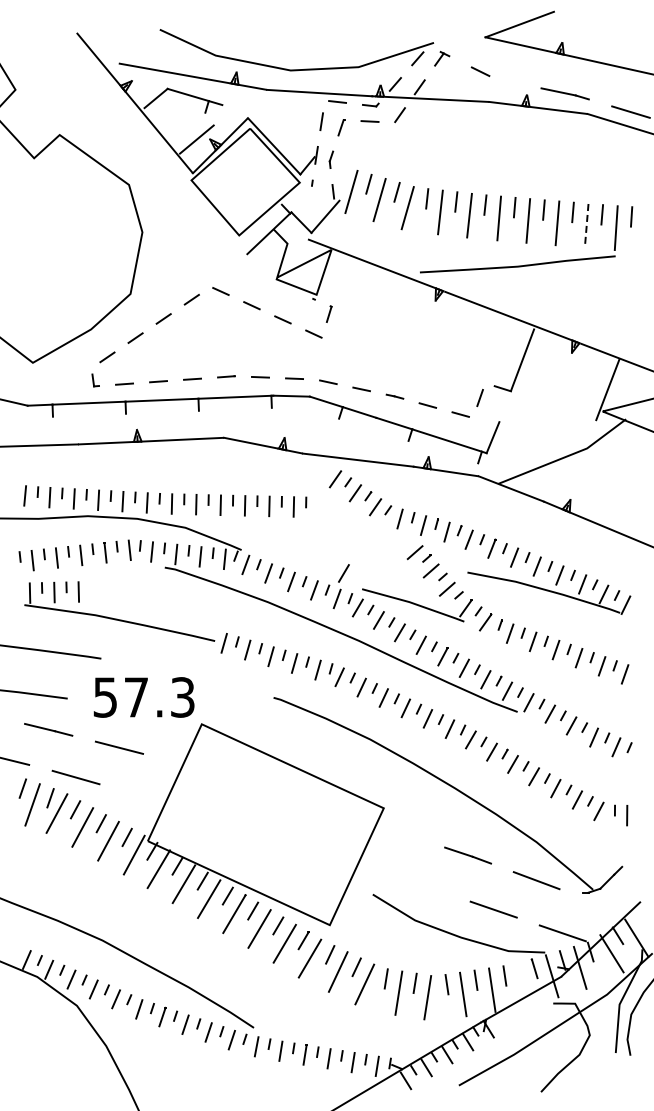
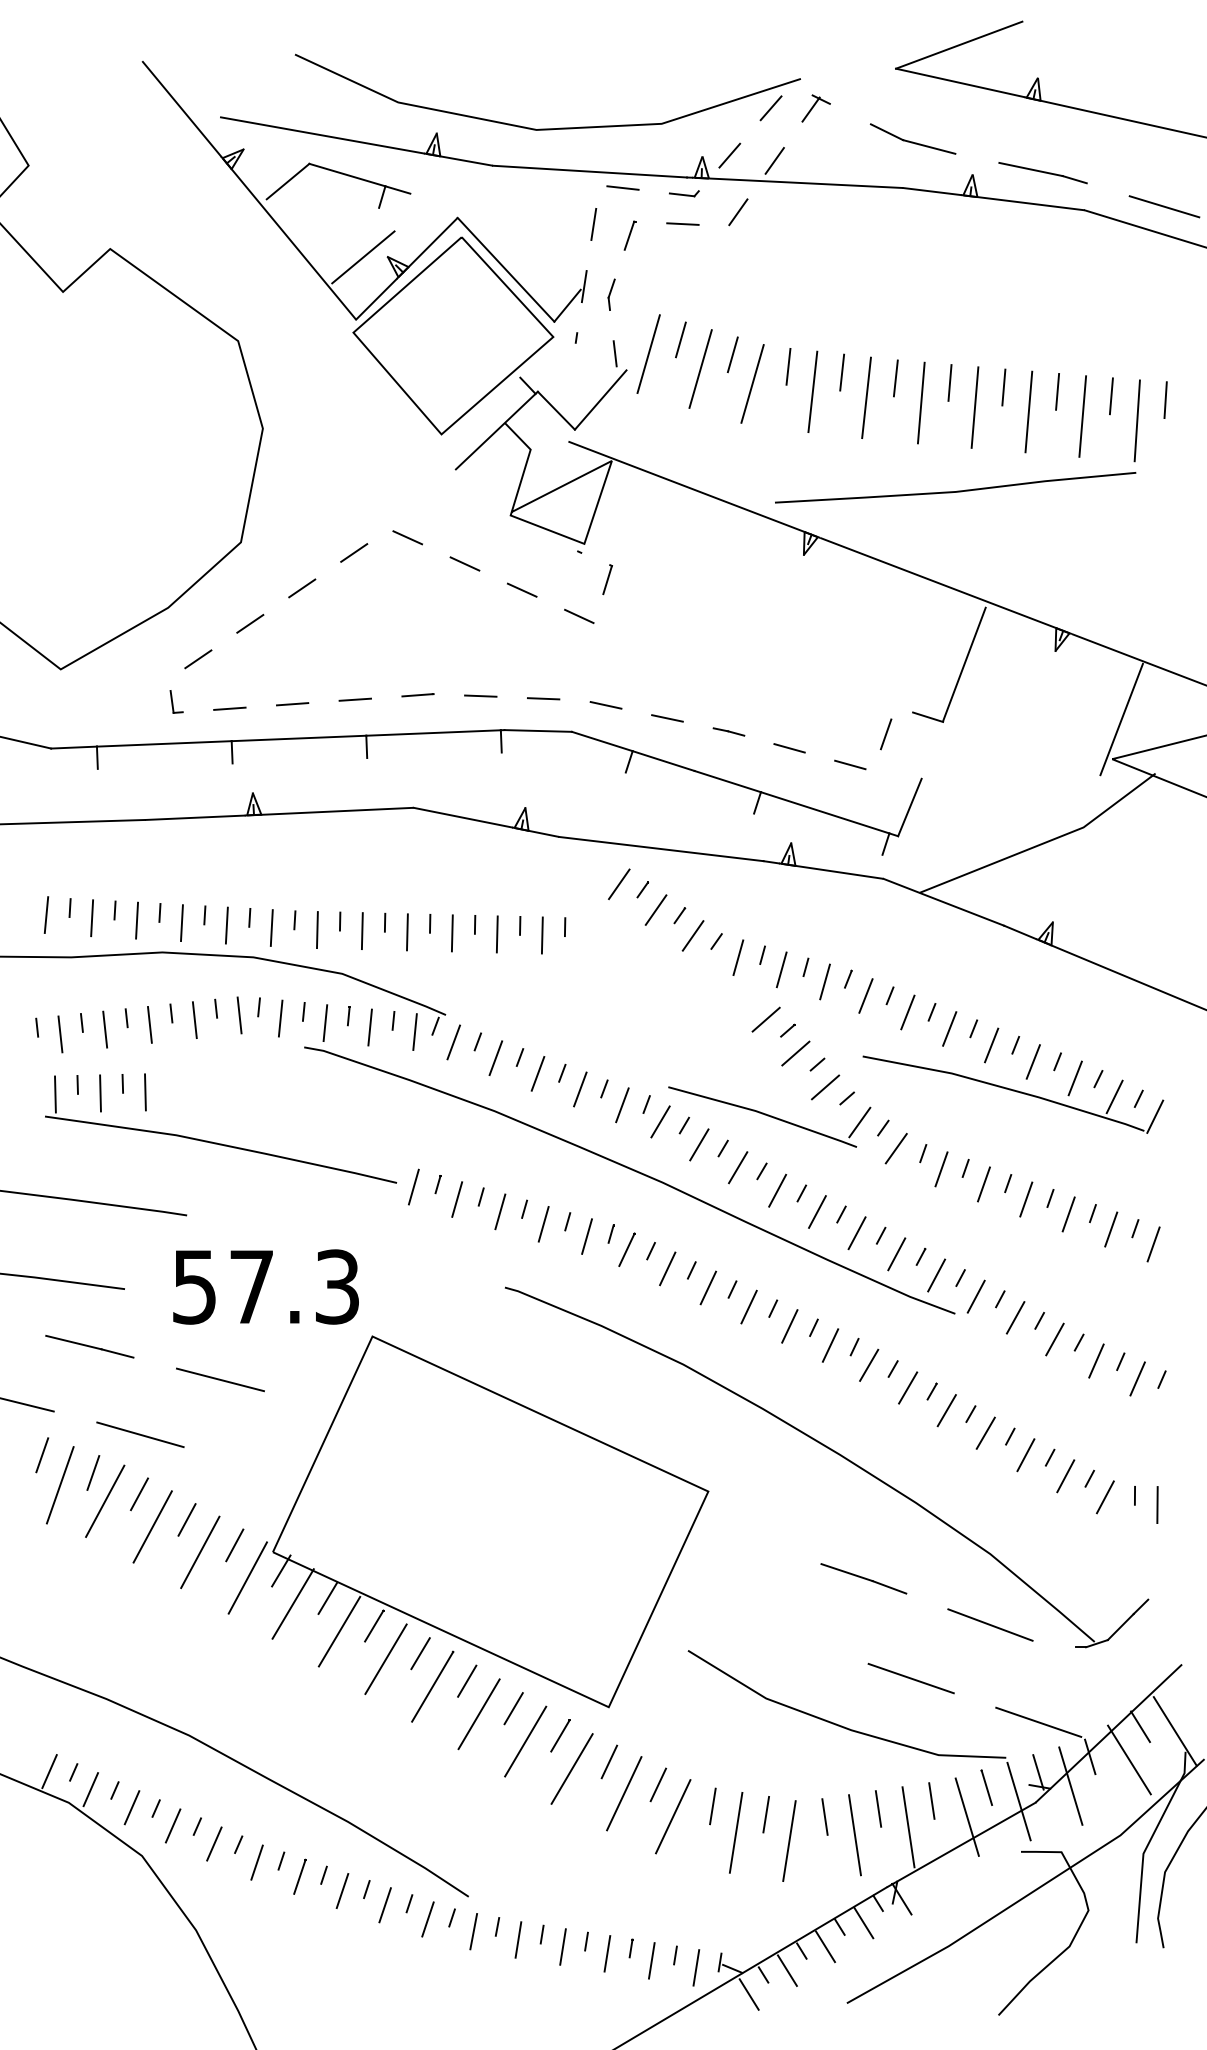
line: (503, 79) -> (929, 146), added
line: (586, 225) -> (1082, 415), dashed -> solid
line: (343, 573) -> (633, 1058), removed
line: (523, 984) -> (966, 1816), added

